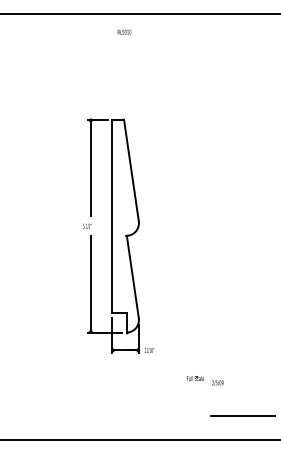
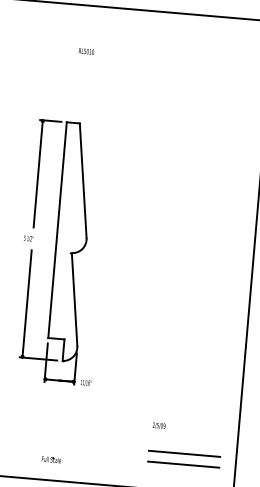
text: (124, 31) -> (86, 50), moved
part: (195, 378) -> (51, 459), moved
line: (242, 406) -> (184, 454), added

